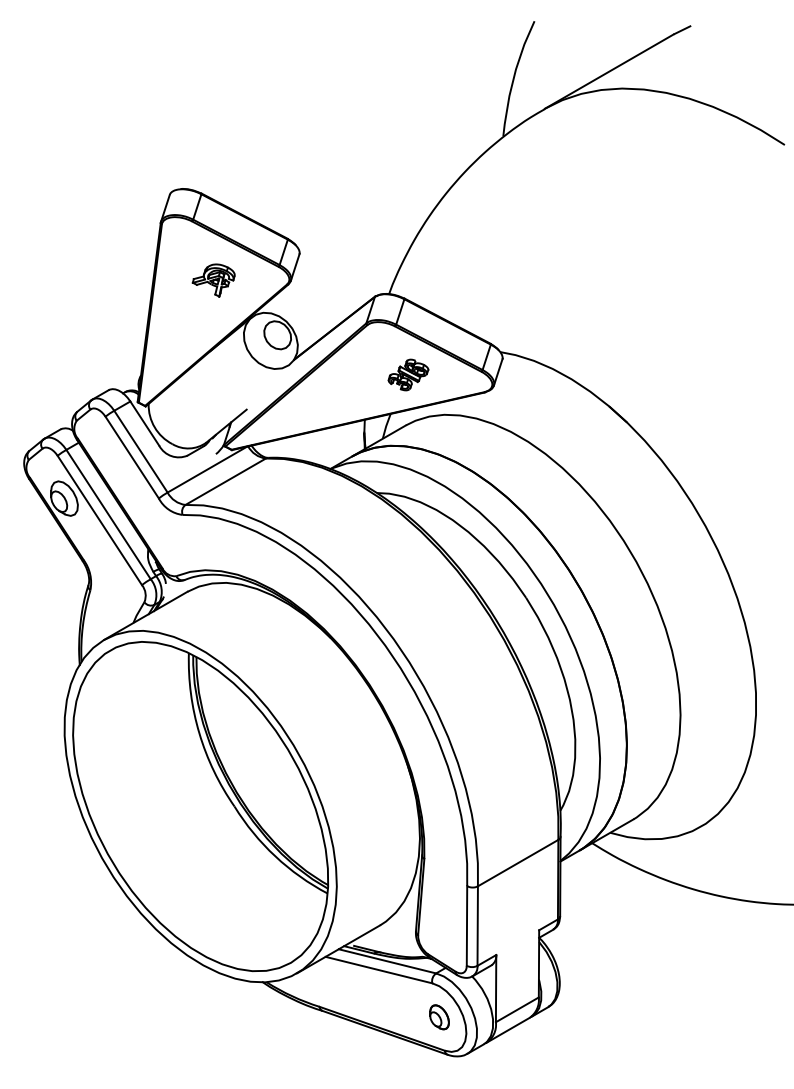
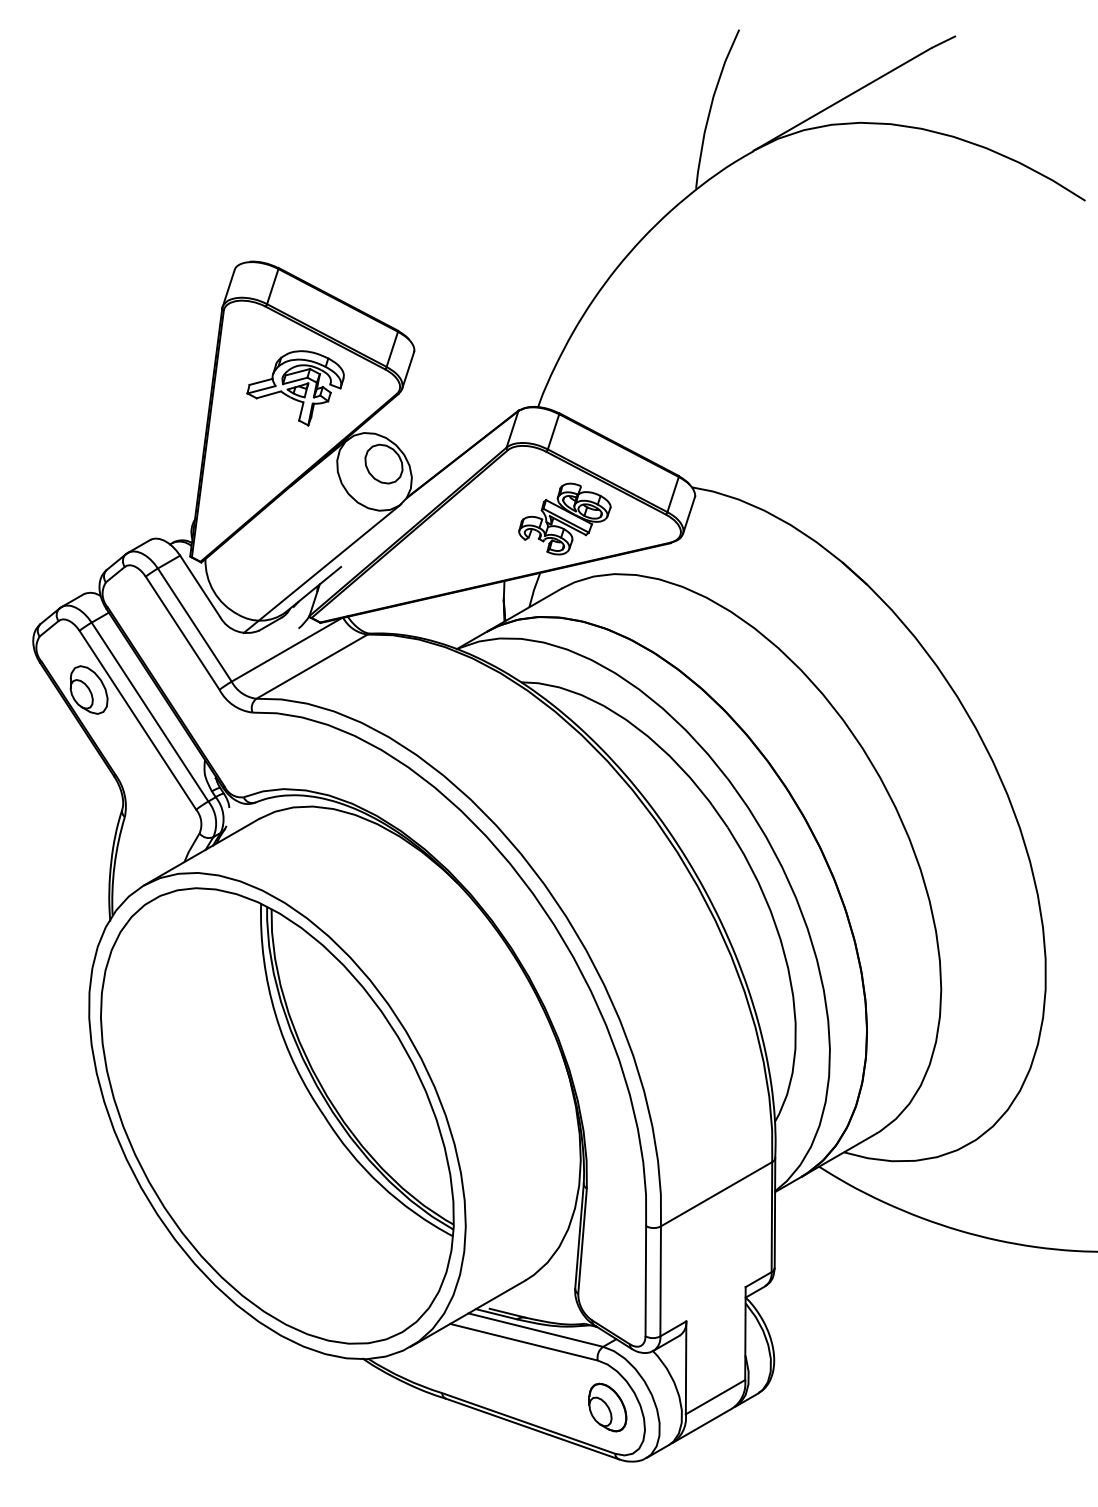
part: (213, 280) -> (295, 388), size x1.67
part: (408, 374) -> (564, 518), size x1.67
line: (233, 410) -> (322, 568), added
part: (439, 1017) -> (607, 1407), size x1.43

